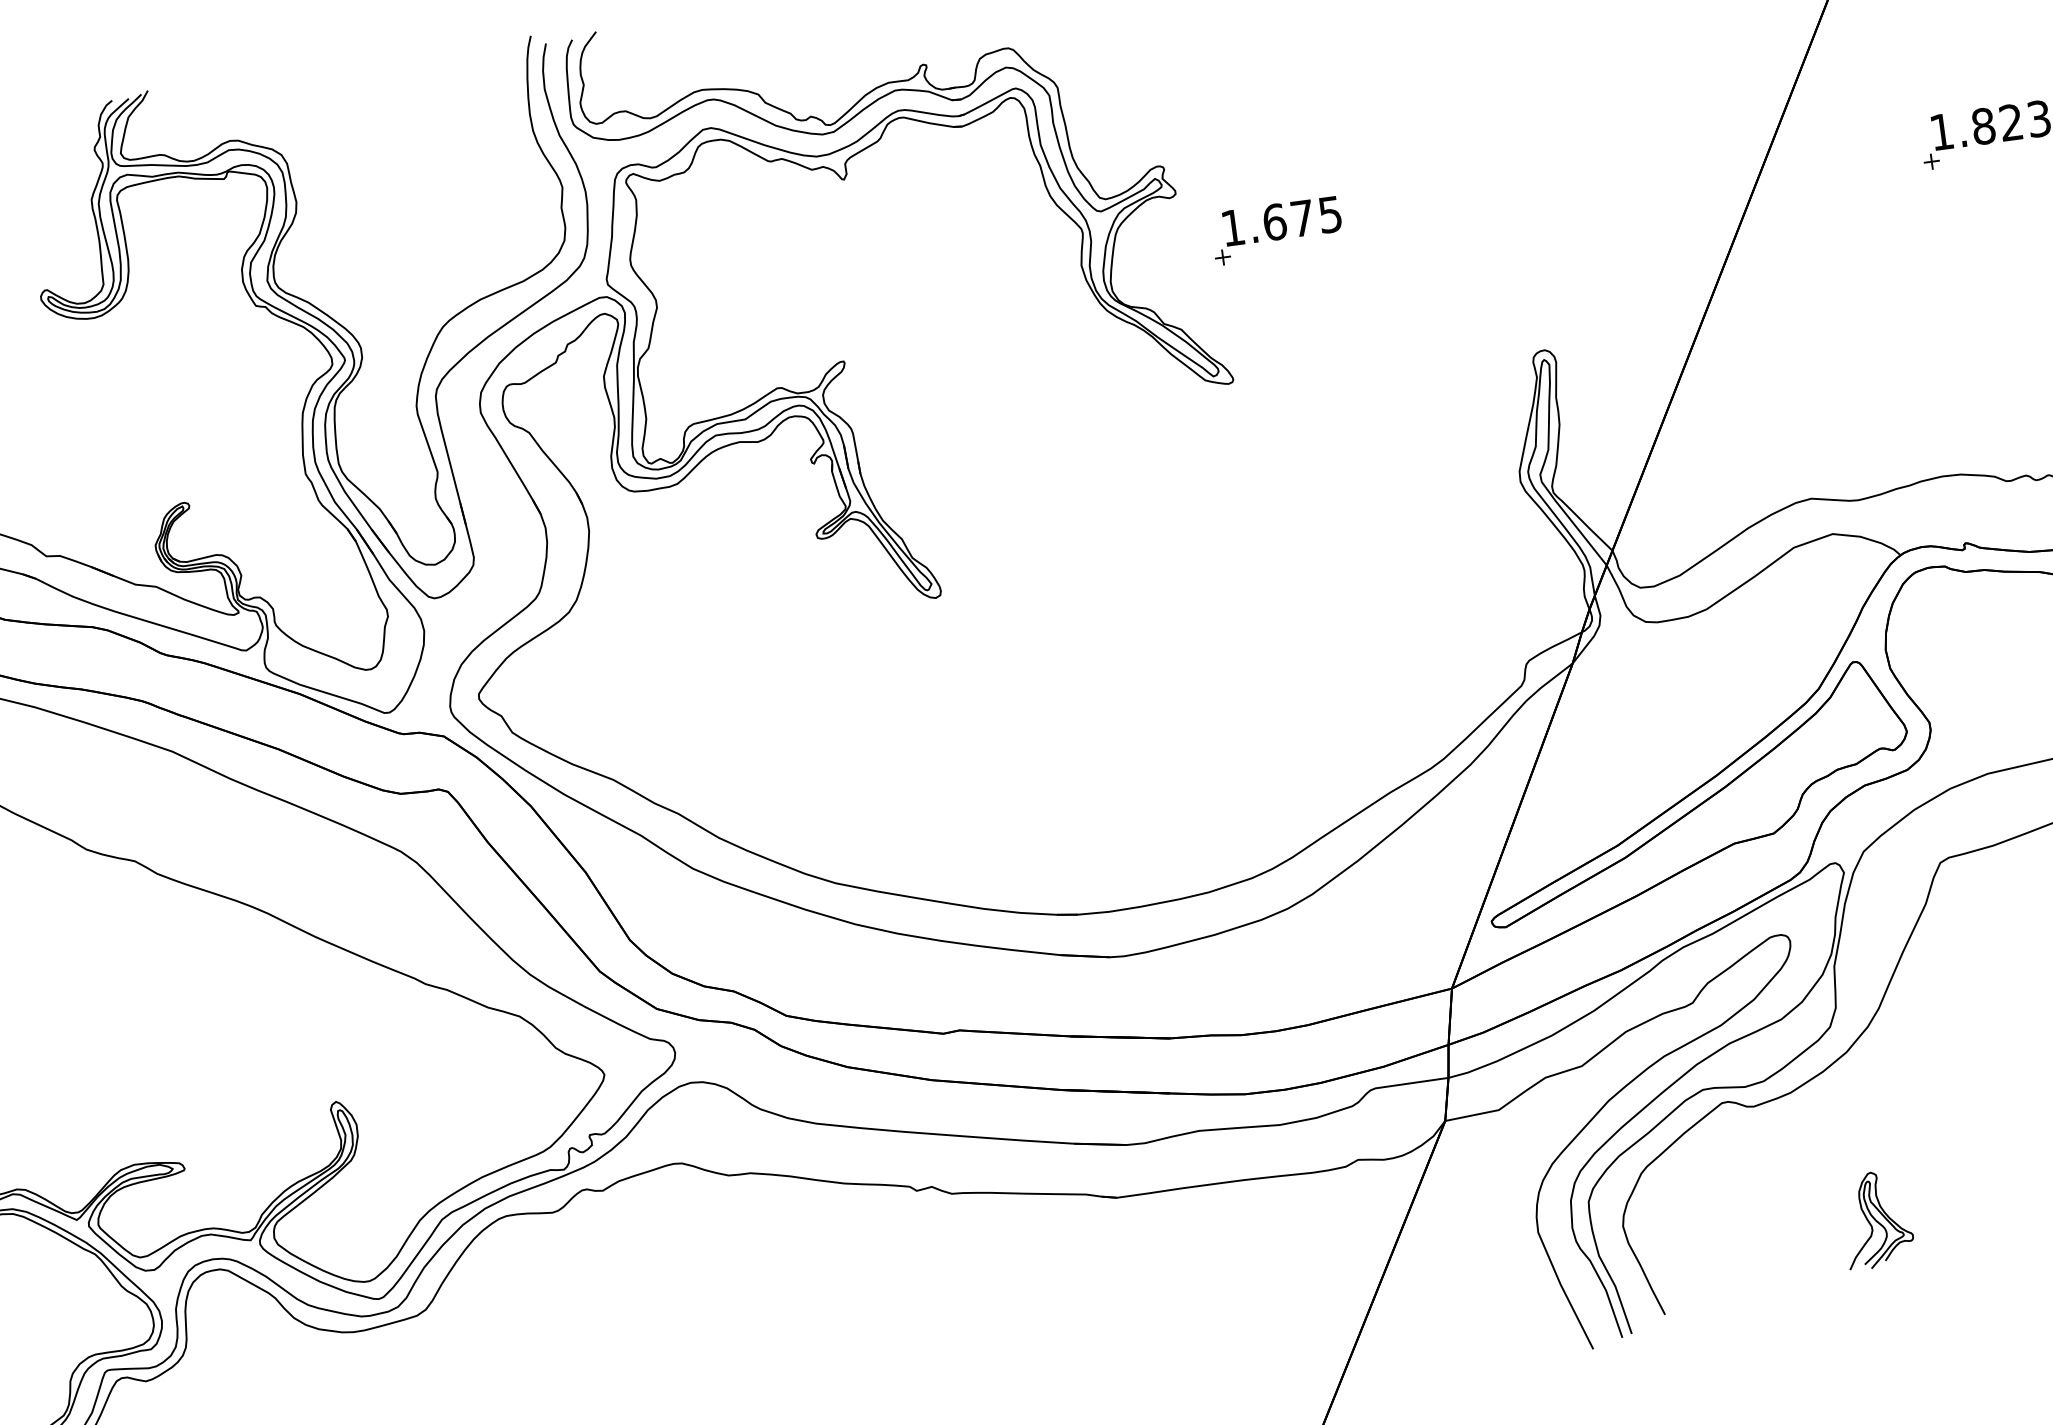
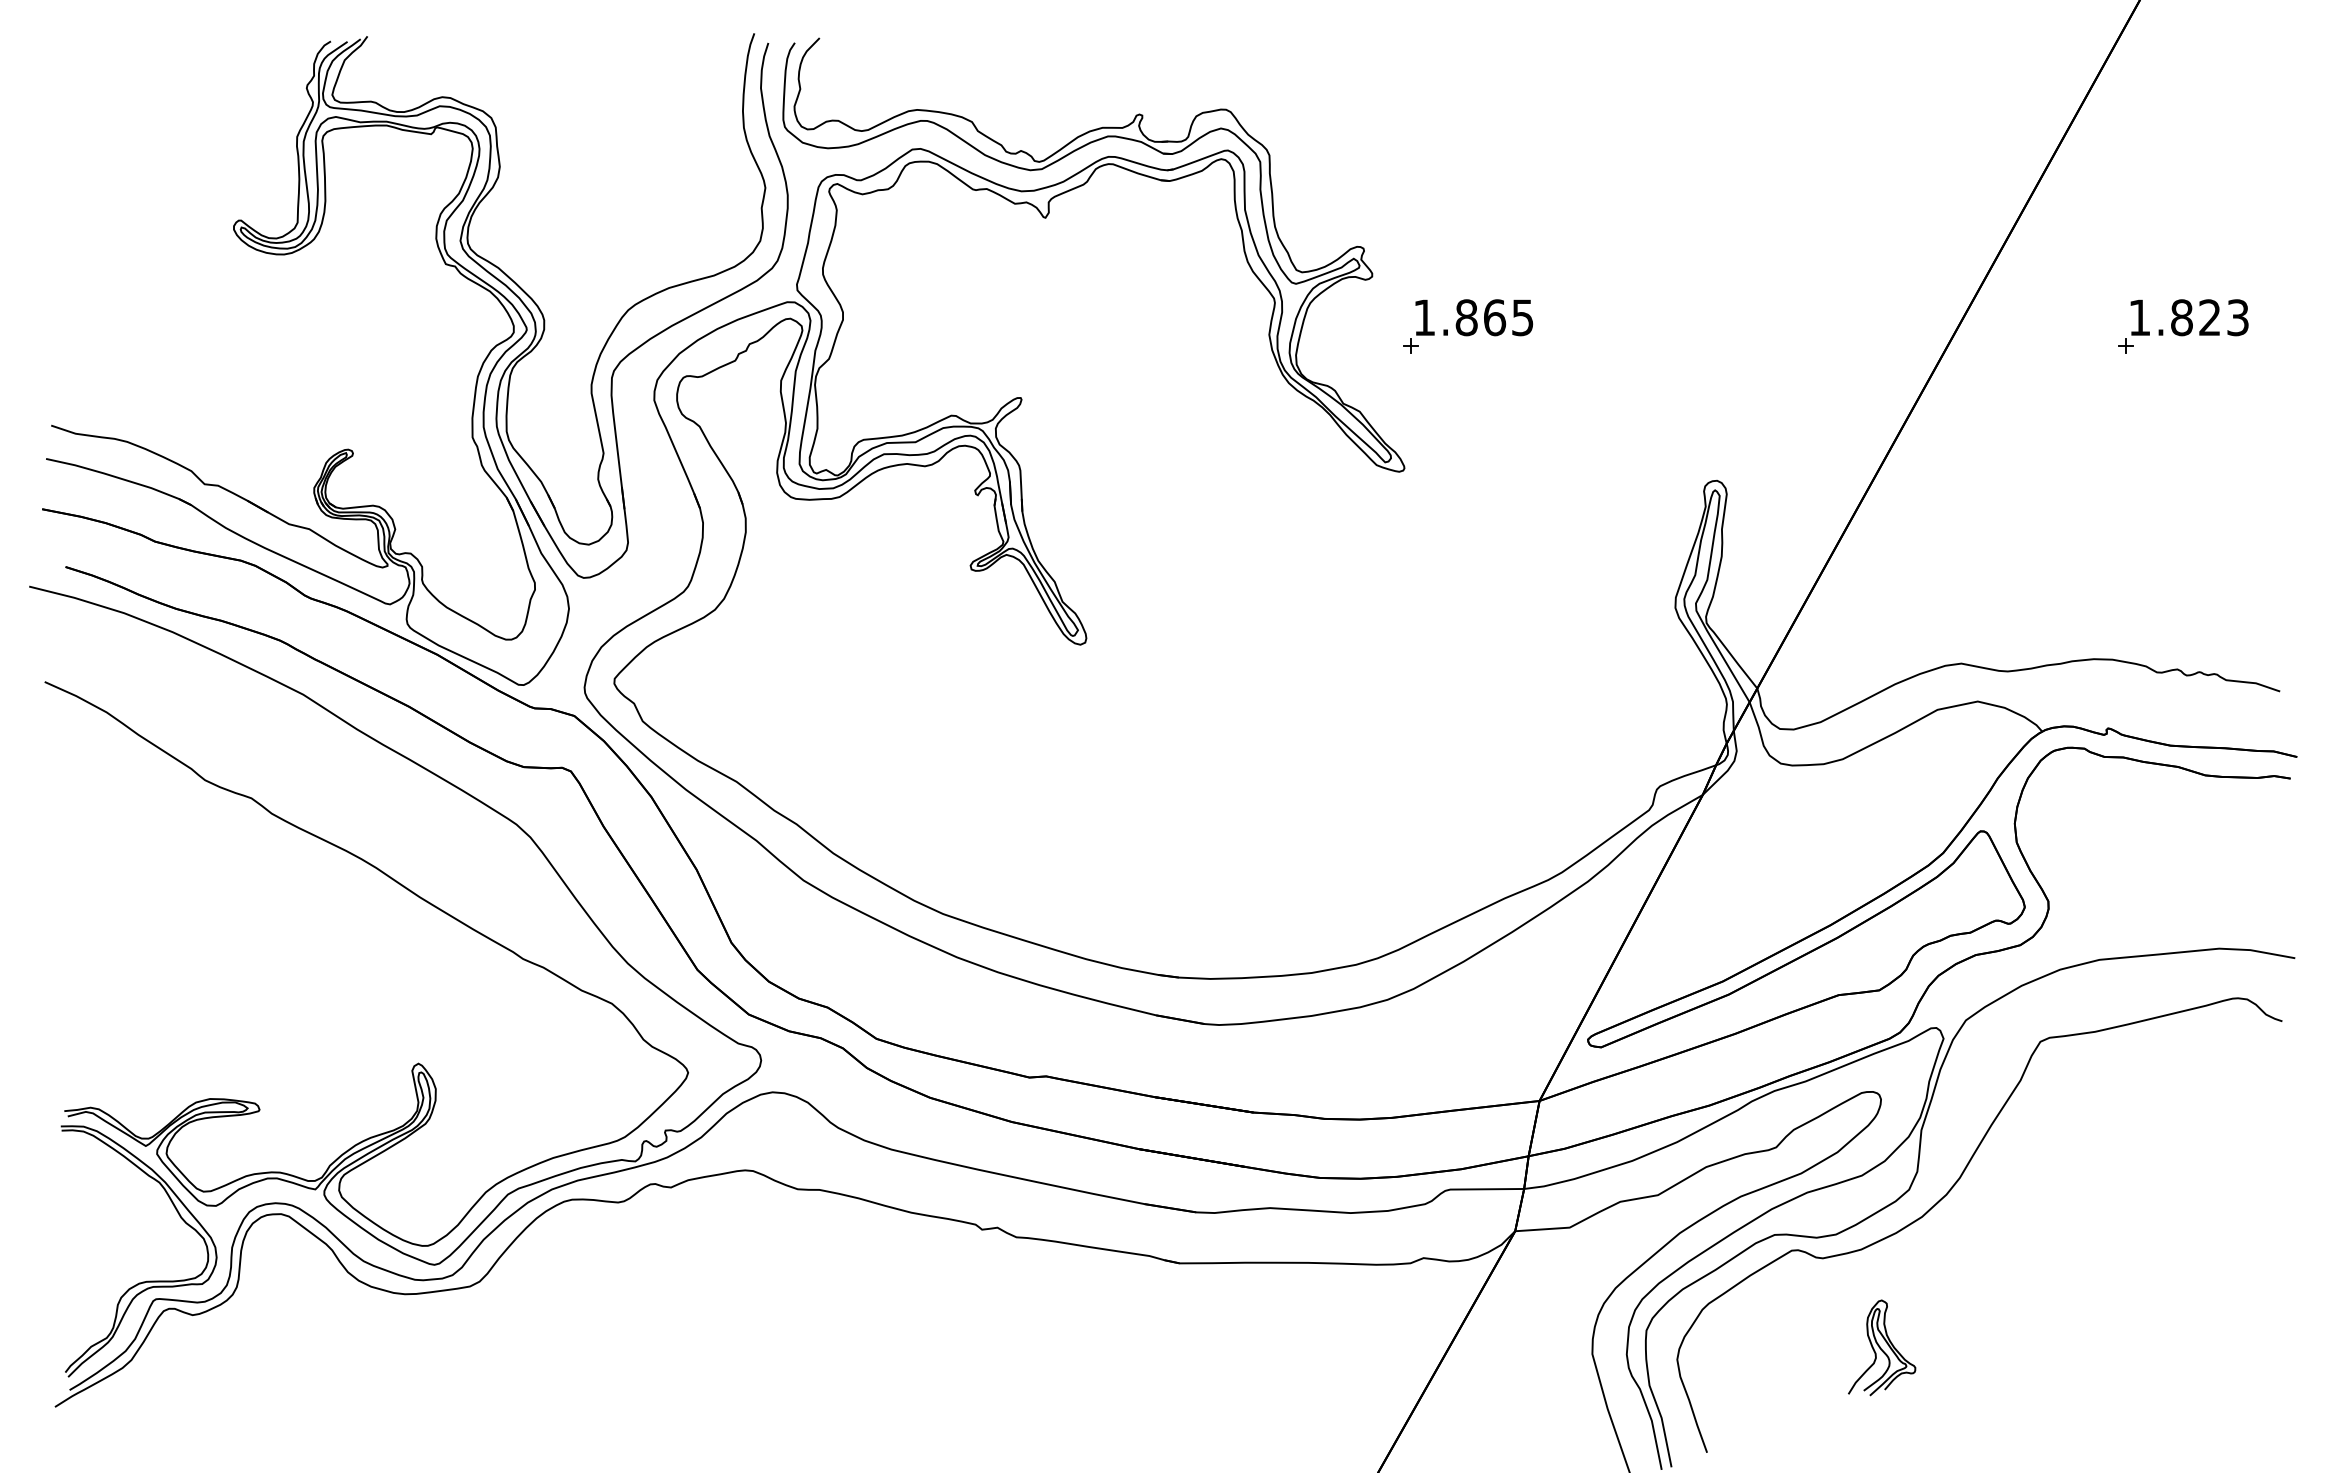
text: (1288, 220) -> (1480, 317), 1.675 -> 1.865
part: (1877, 1219) -> (1882, 1347), moved

